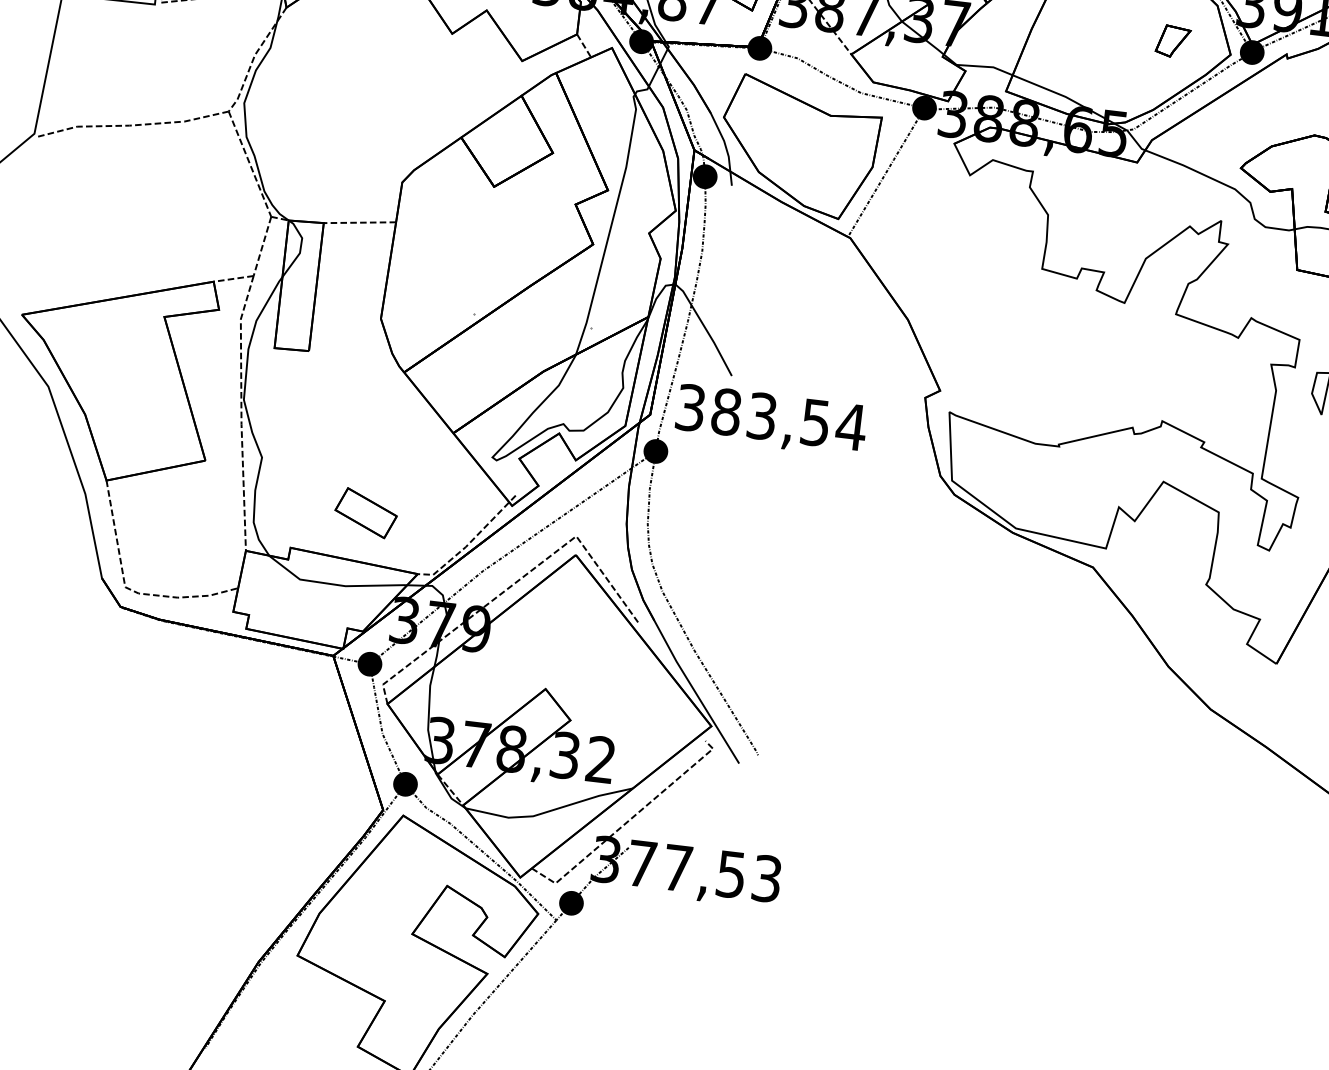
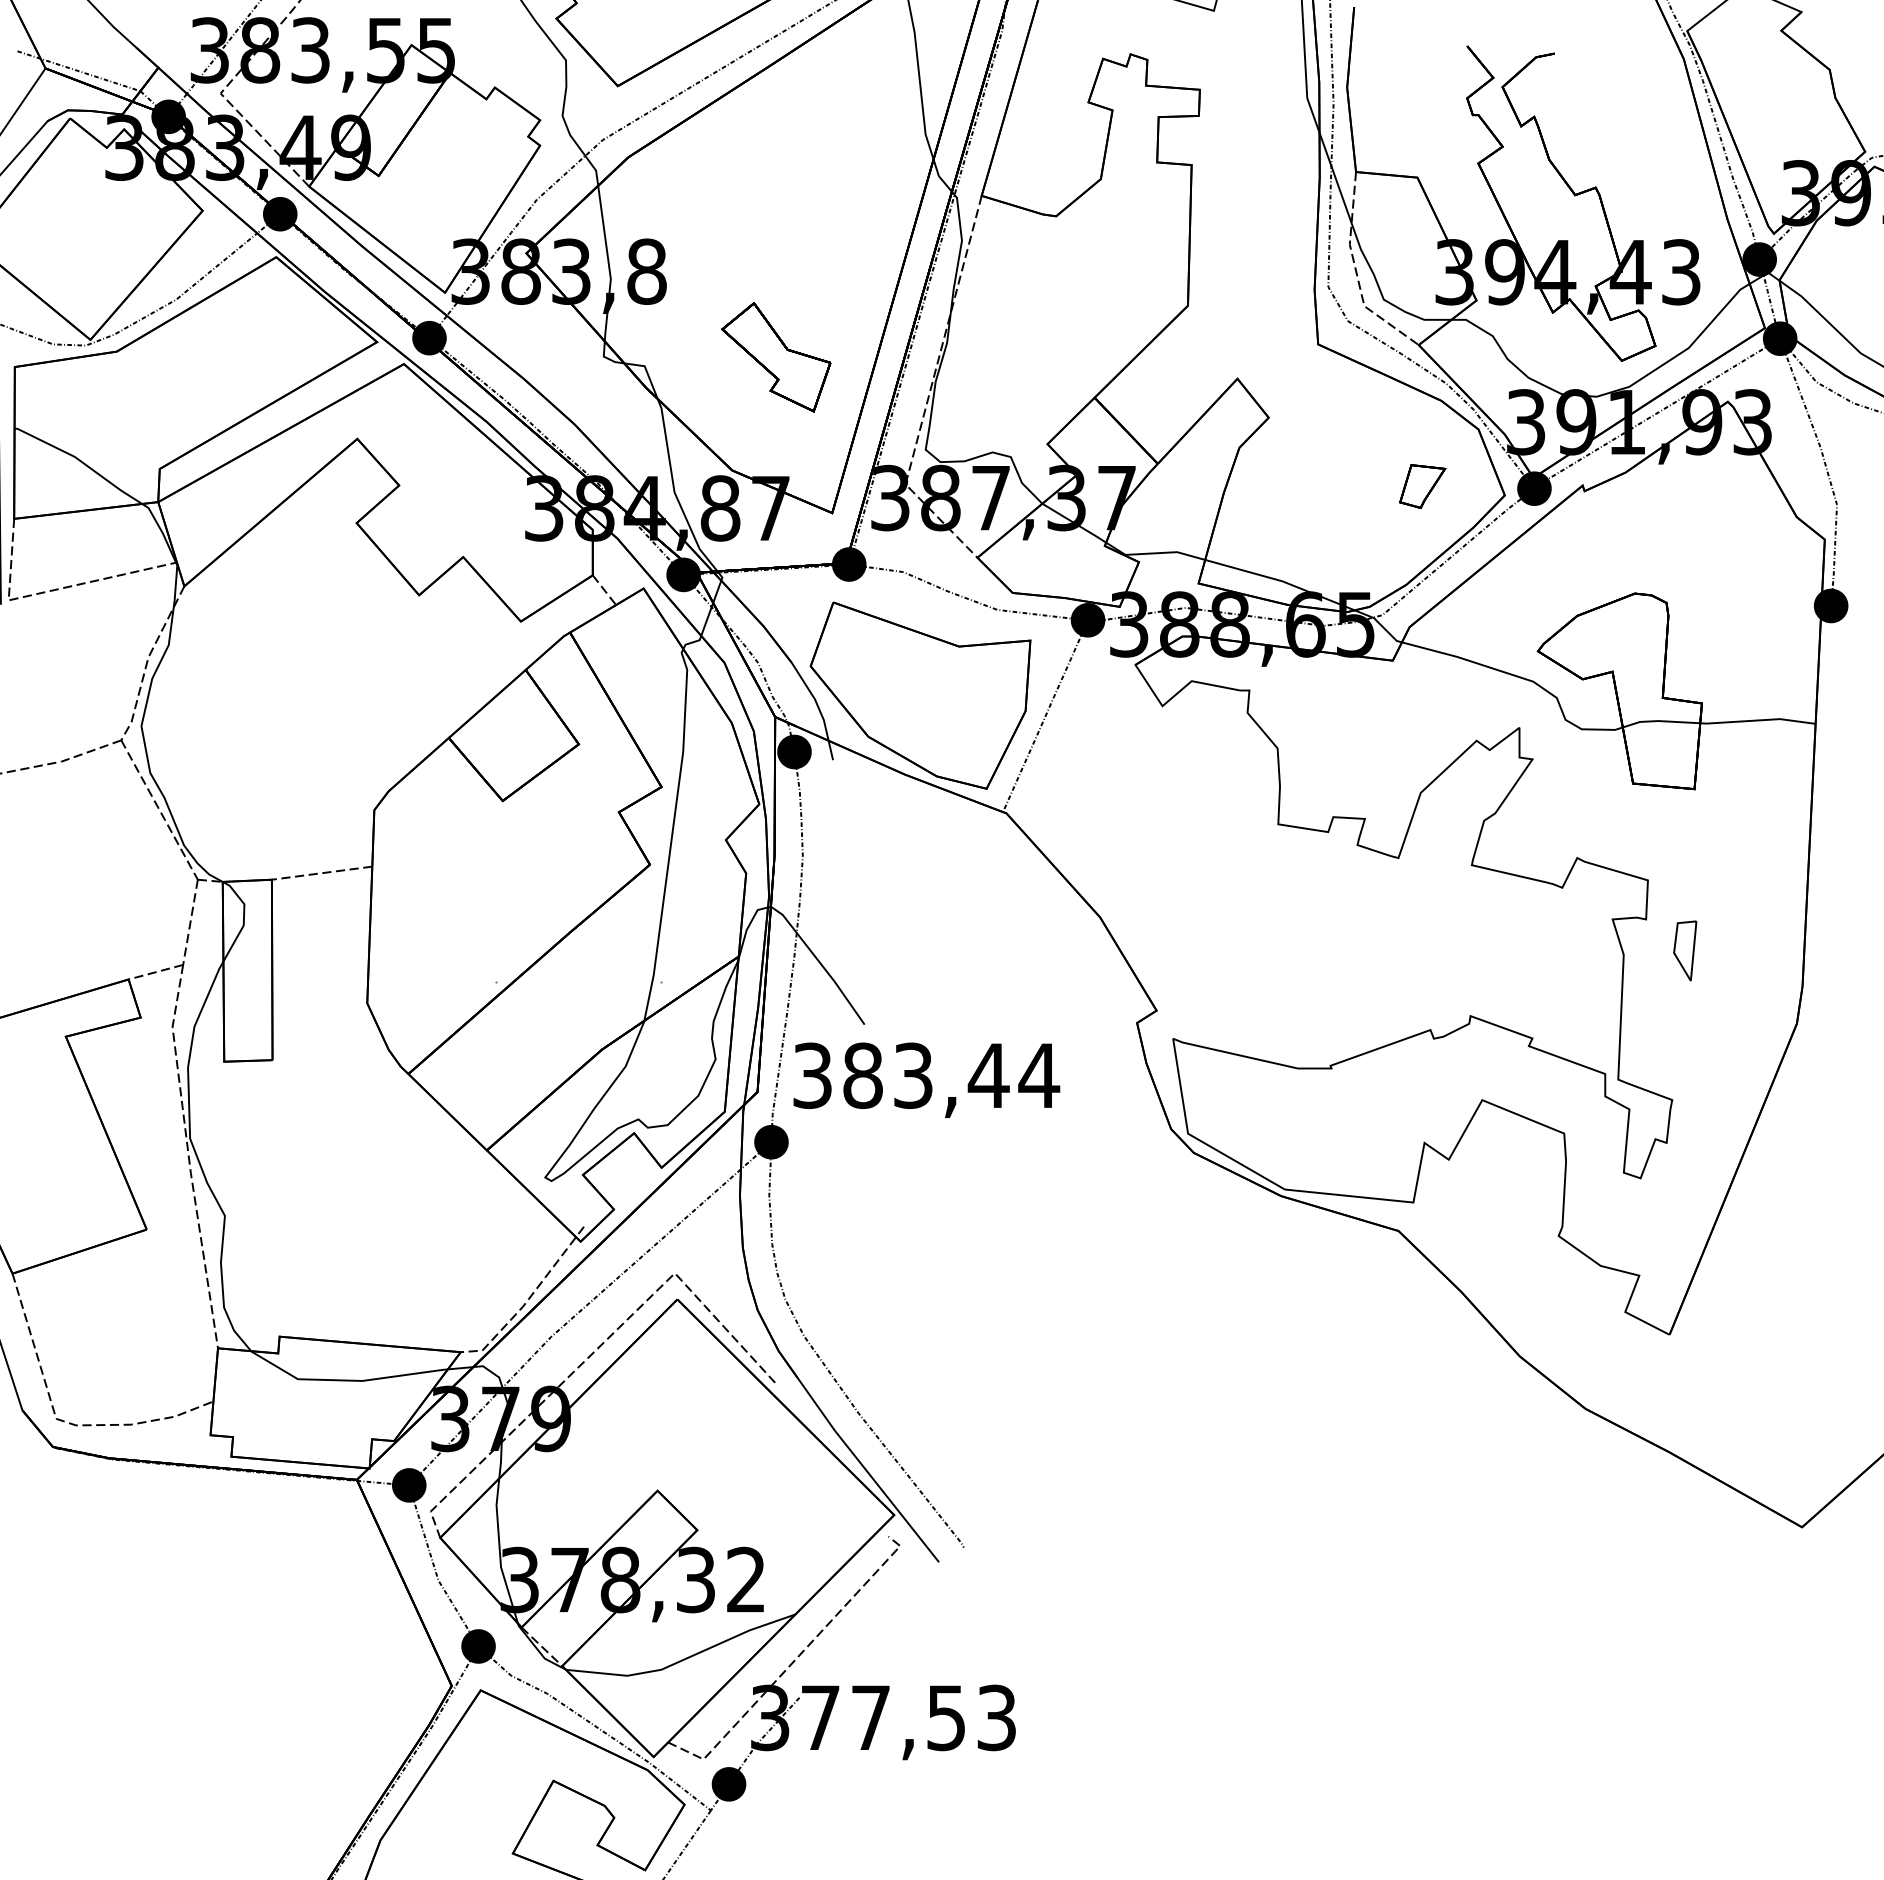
text: (815, 423) -> (988, 1076), 383,54 -> 383,44
part: (365, 512) -> (378, 1275), removed

